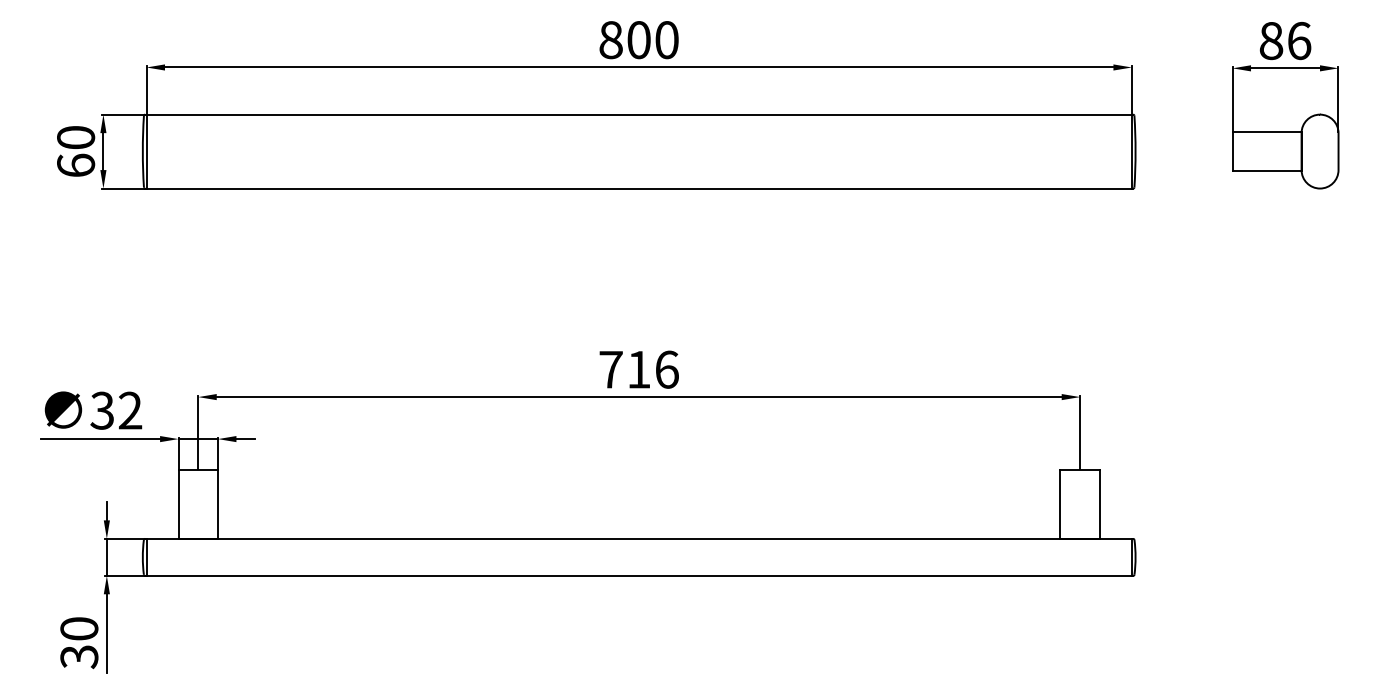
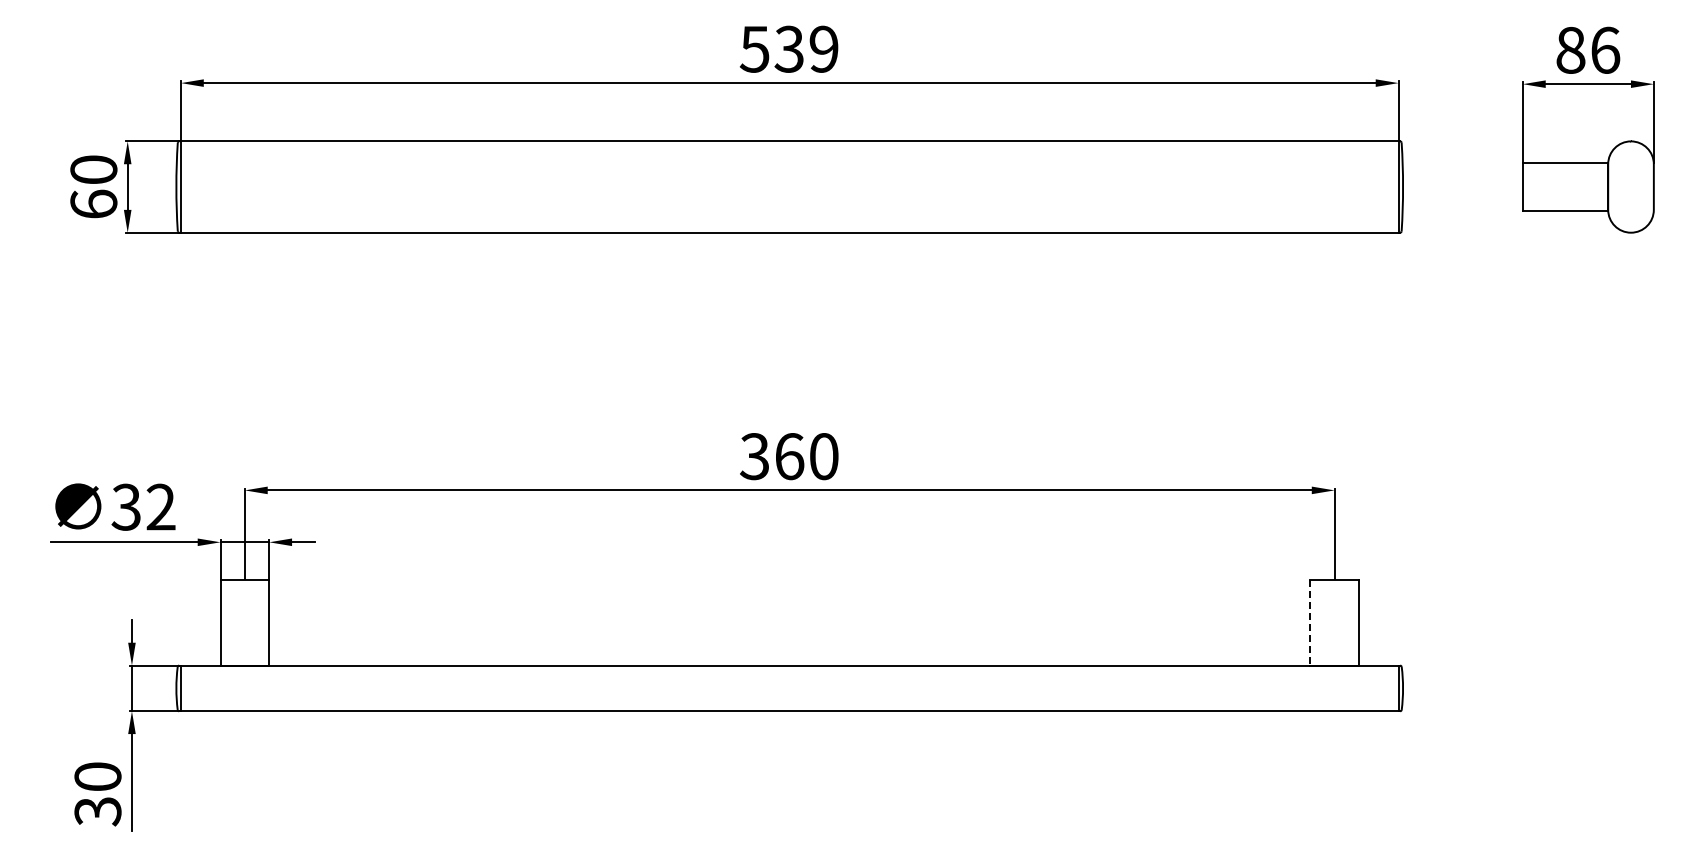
text: (638, 39) -> (788, 48), 800 -> 539
text: (639, 369) -> (789, 456), 716 -> 360
line: (1060, 504) -> (1310, 623), solid -> dashed

